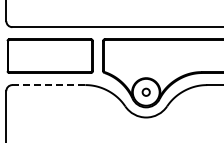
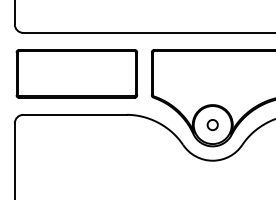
line: (49, 85) -> (75, 115), dashed -> solid

